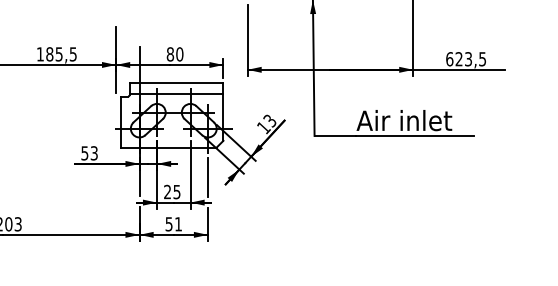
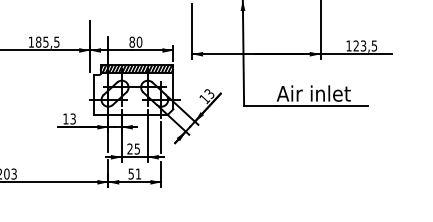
text: (449, 58) -> (348, 45), 623,5 -> 123,5
hatch: (175, 88) -> (136, 68), added
text: (84, 152) -> (65, 118), 53 -> 13

